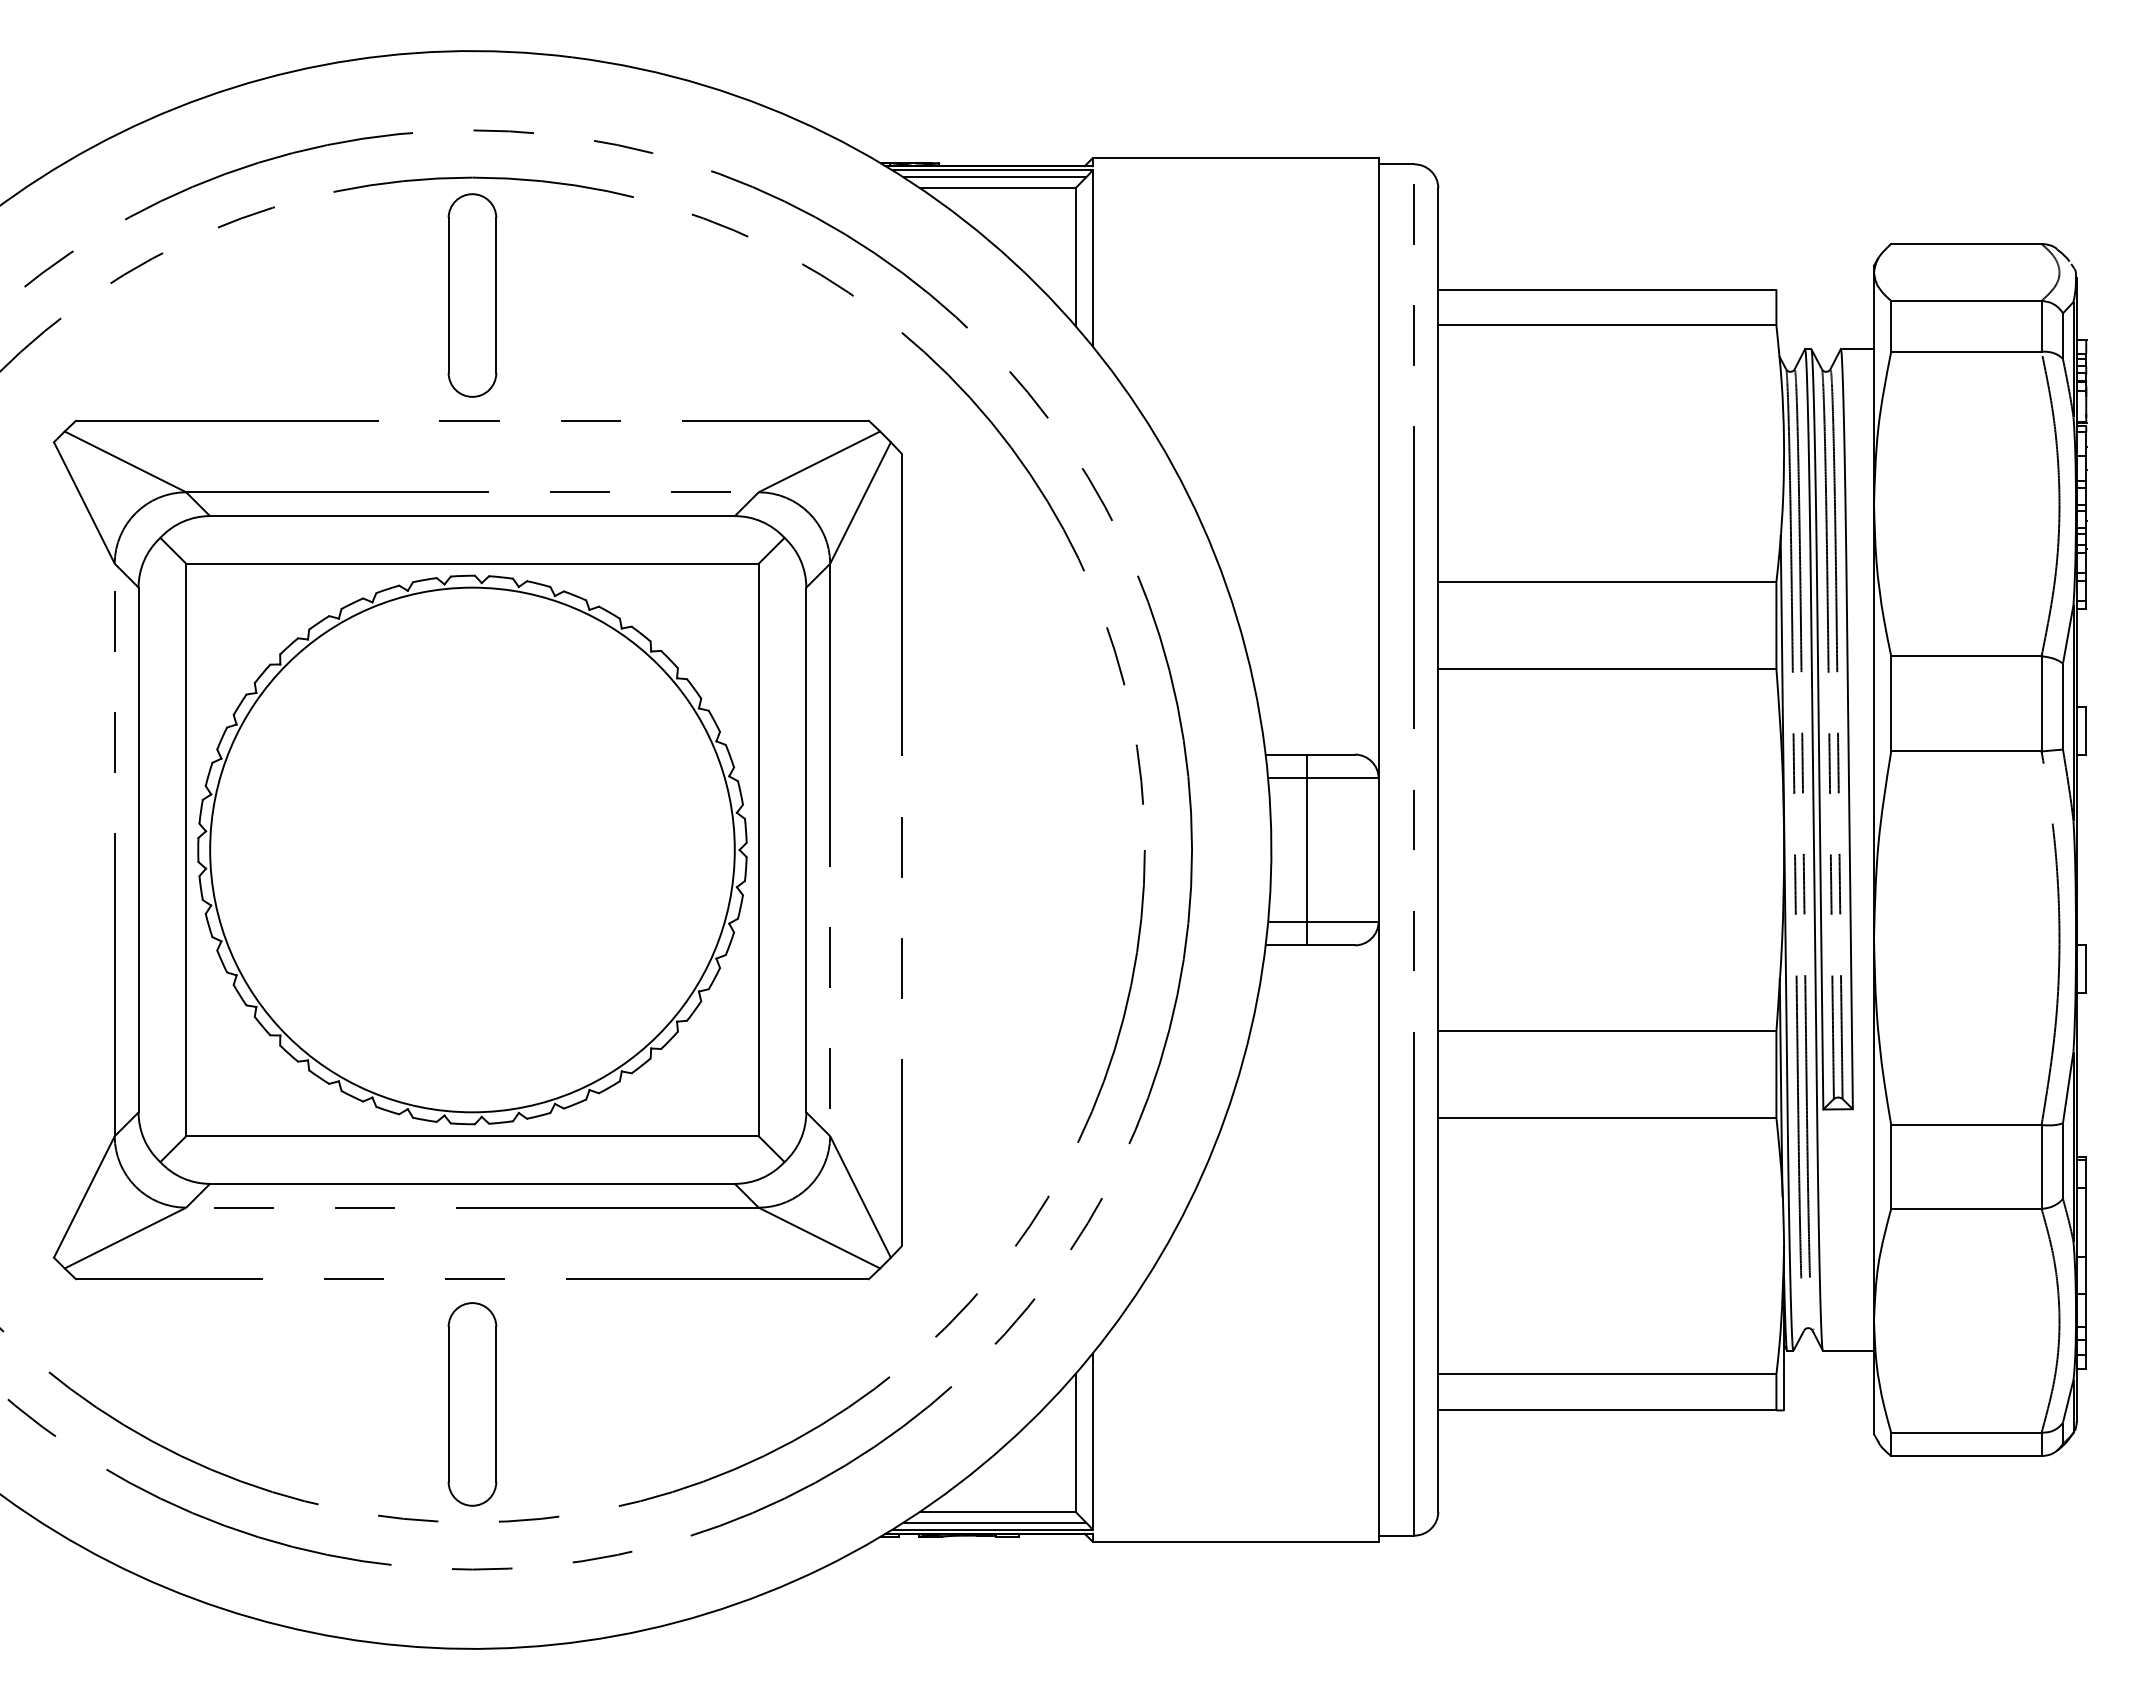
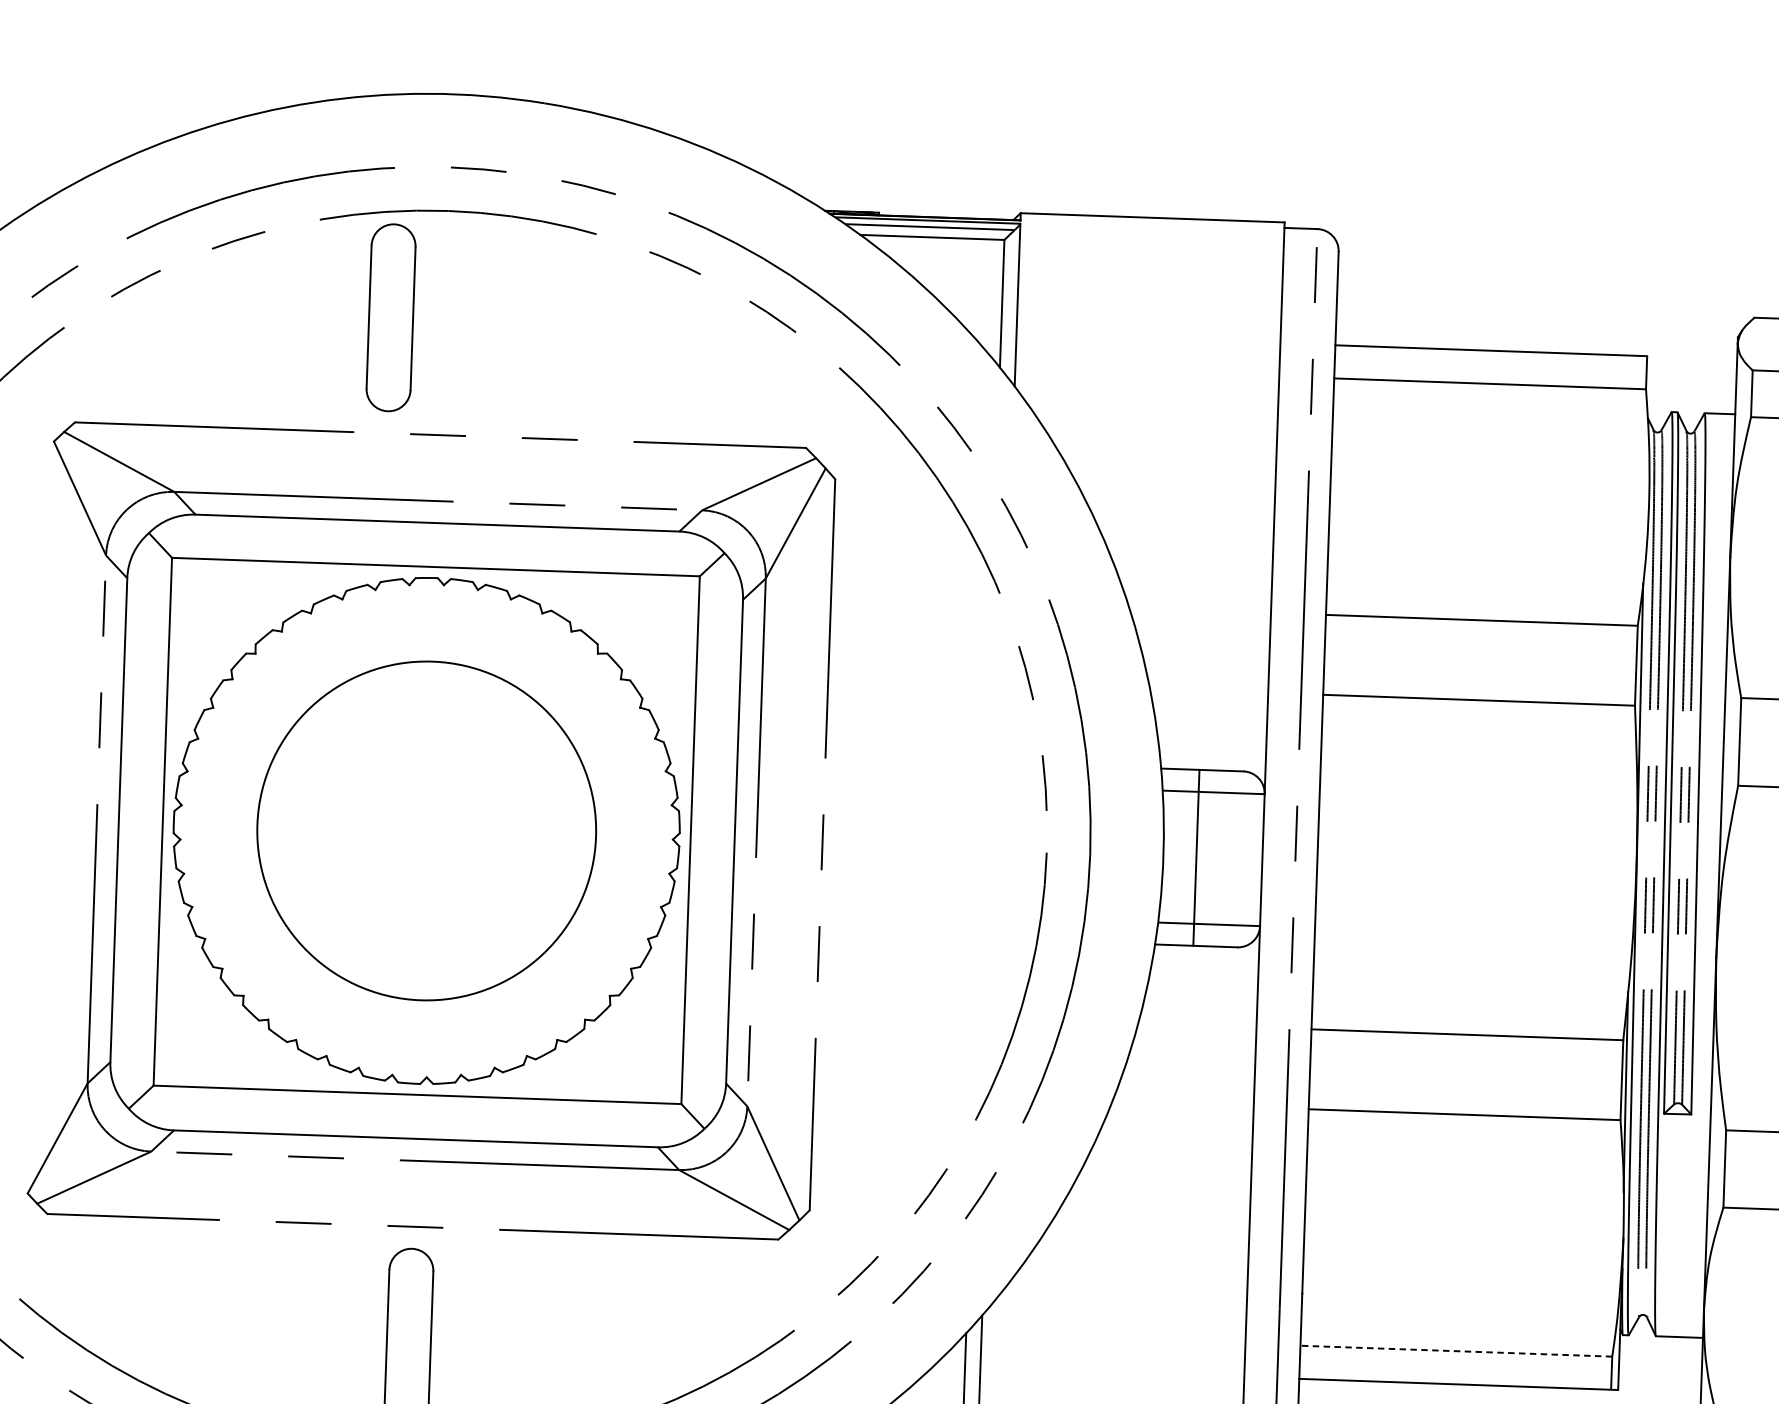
part: (472, 295) -> (391, 317), moved
circle: (472, 849) -> (426, 830), size x0.7
line: (1606, 1374) -> (1455, 1351), solid -> dashed

